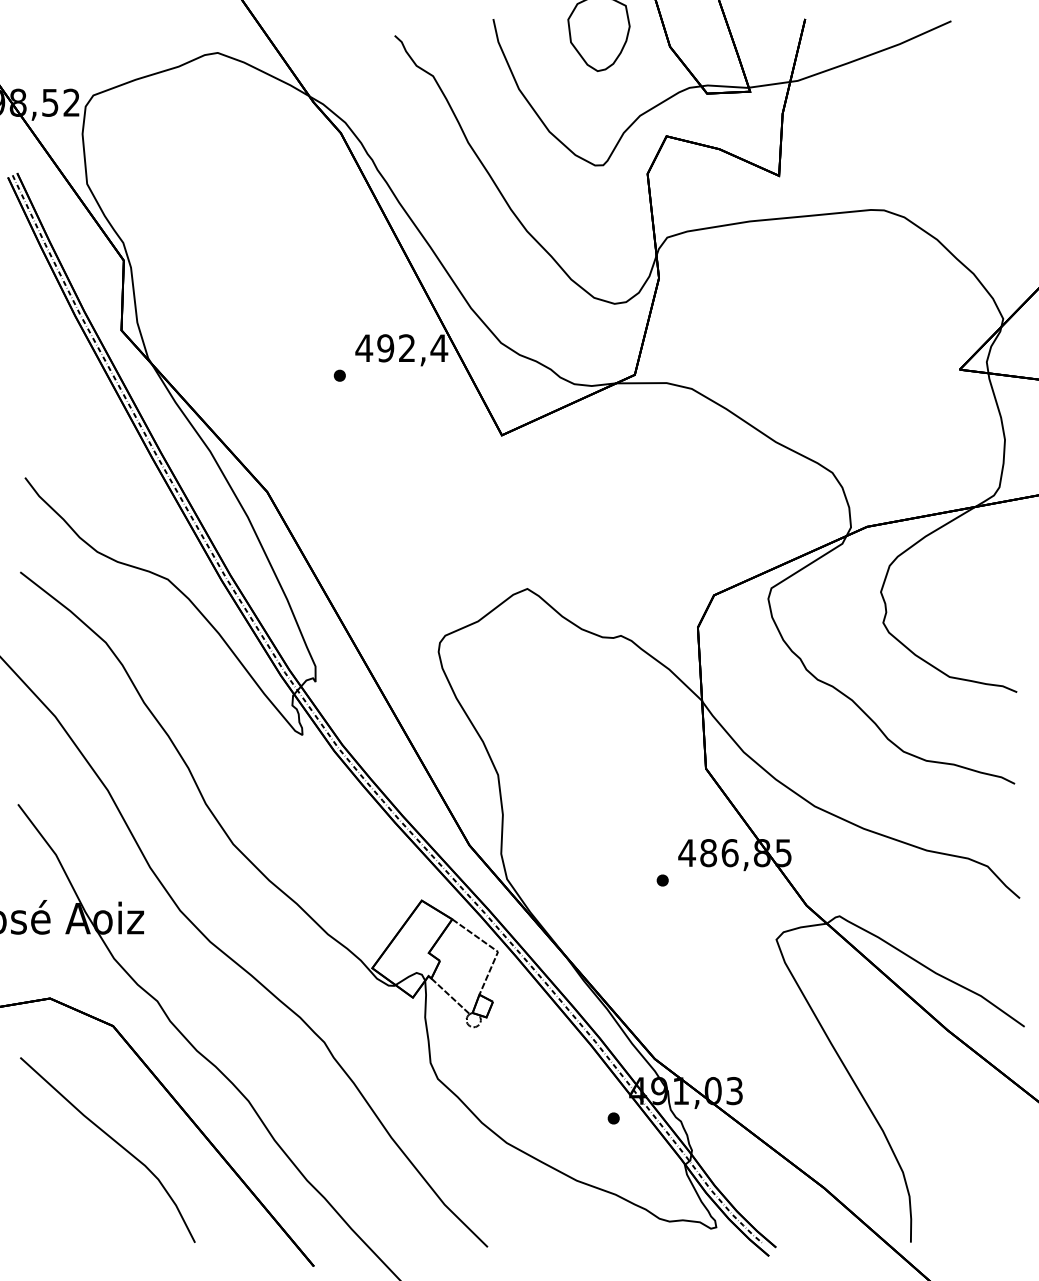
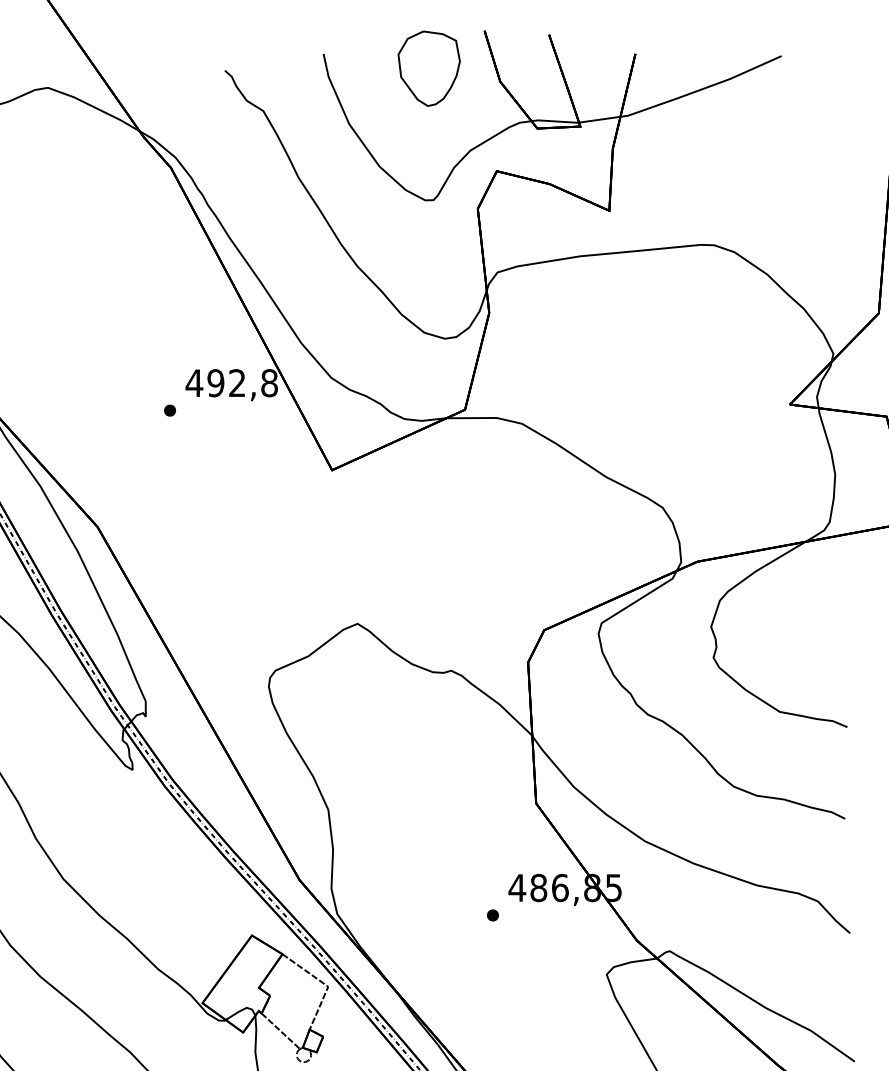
text: (439, 348) -> (269, 383), 492,4 -> 492,8

